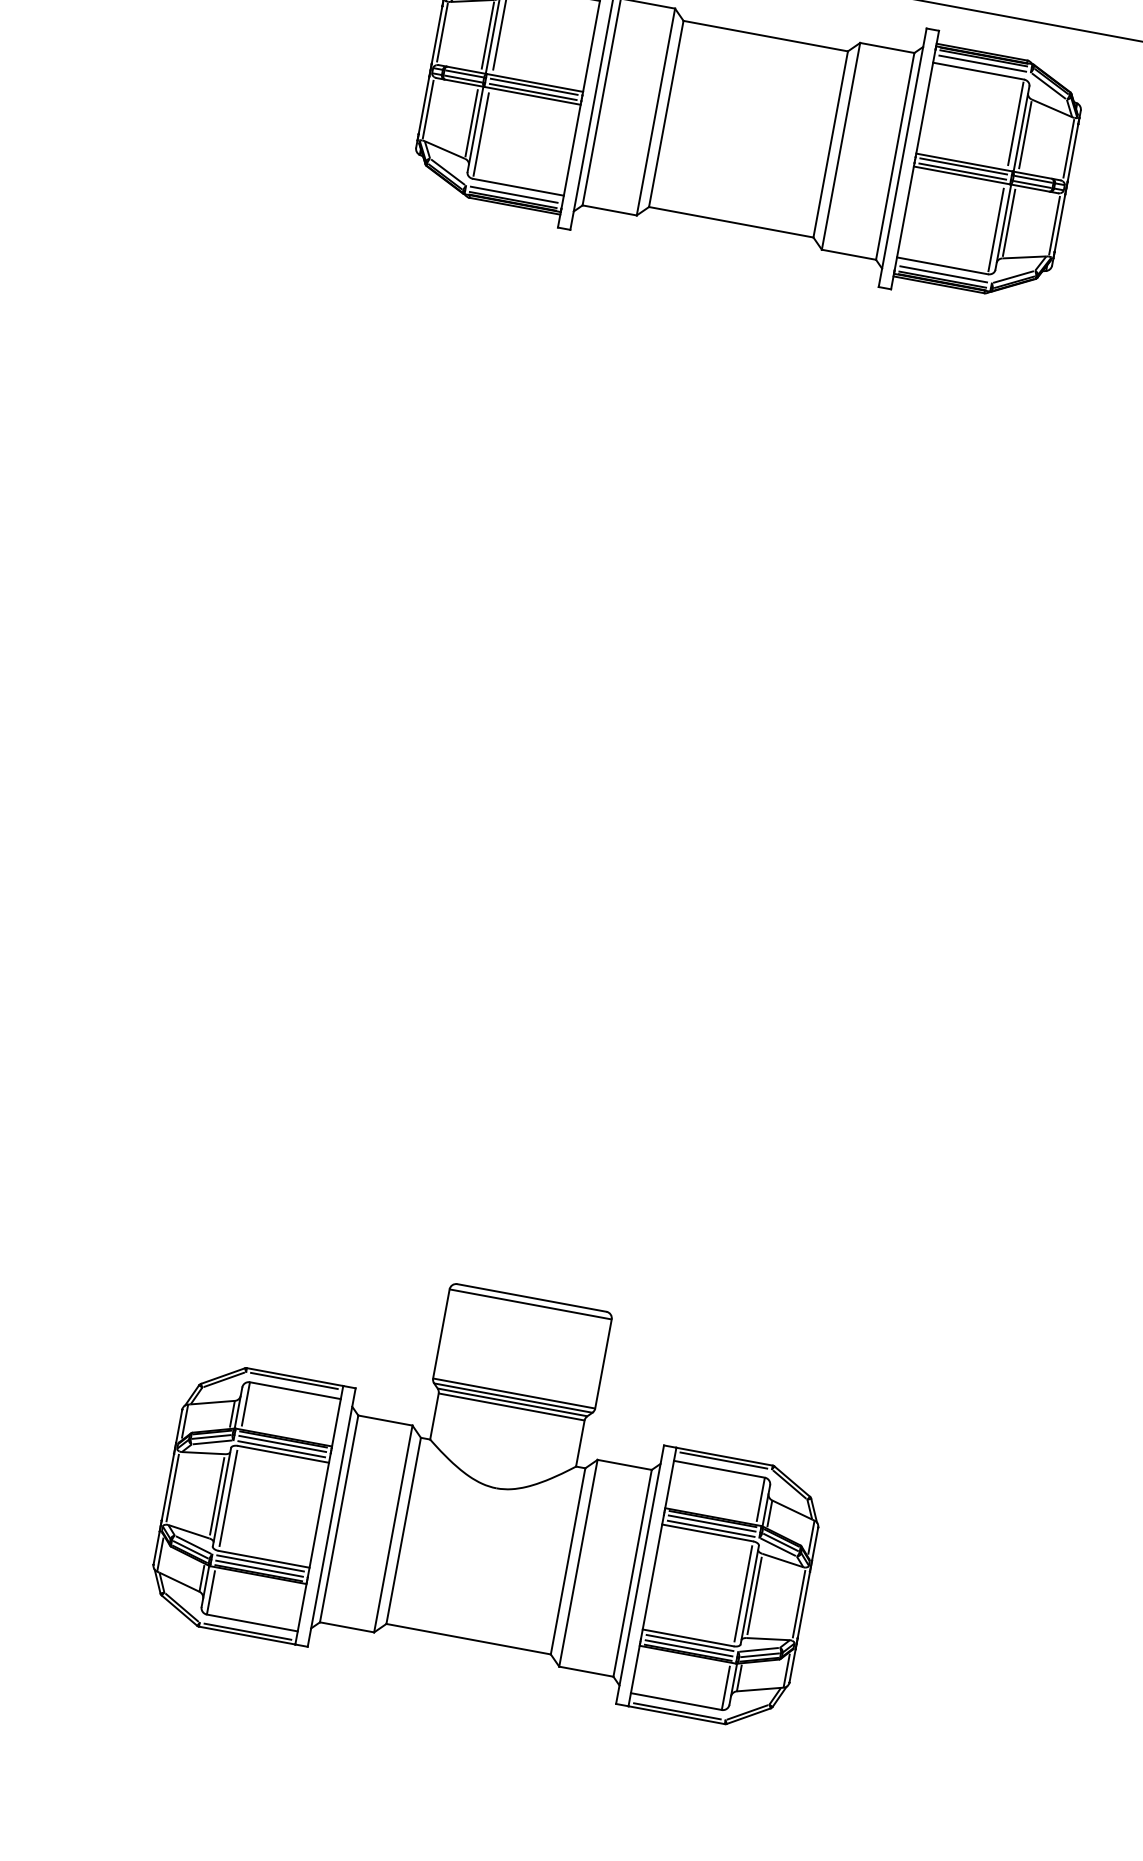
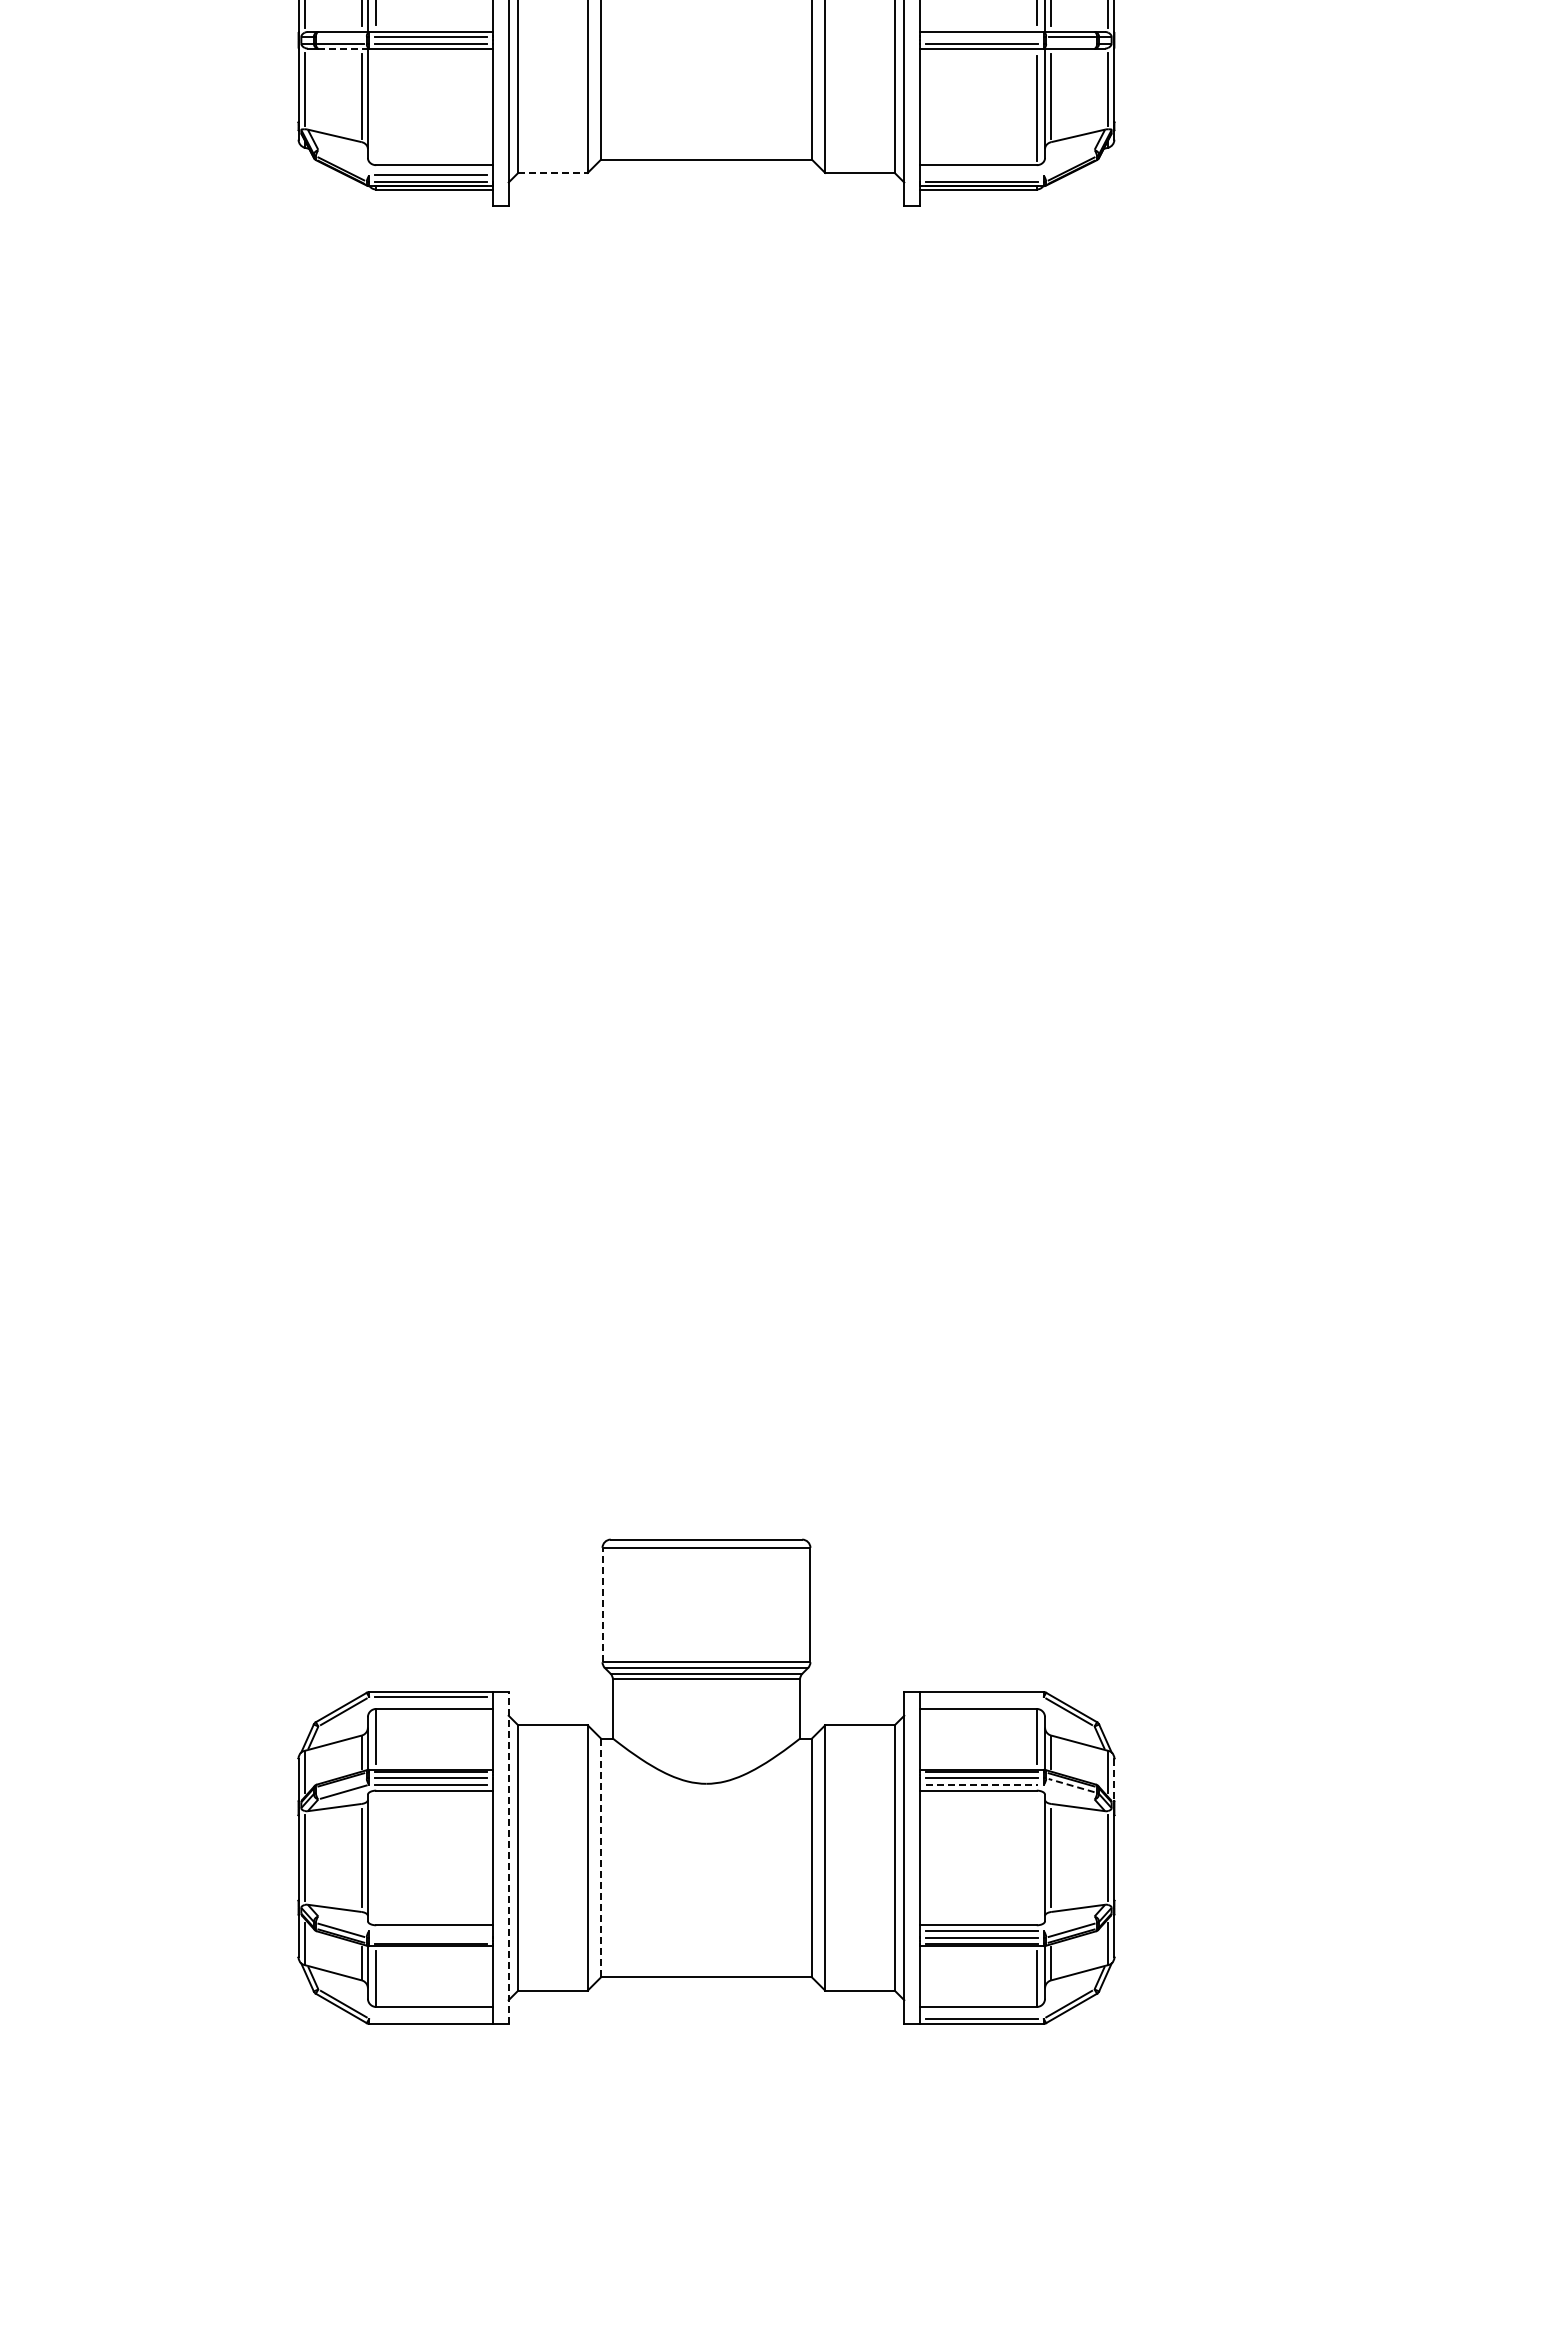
line: (464, 73) -> (341, 36), removed
line: (465, 83) -> (344, 48), solid -> dashed
line: (481, 134) -> (376, 108), removed
line: (963, 165) -> (981, 36), removed
line: (447, 172) -> (343, 162), removed
line: (1032, 184) -> (1071, 43), removed
line: (610, 210) -> (553, 172), solid -> dashed
line: (943, 274) -> (981, 175), removed
line: (1013, 276) -> (1069, 162), removed
line: (441, 1333) -> (602, 1604), solid -> dashed
line: (211, 1436) -> (341, 1785), removed
line: (723, 1460) -> (981, 1697), removed
line: (228, 1498) -> (376, 1857), removed
line: (331, 1517) -> (508, 1857), solid -> dashed
line: (710, 1528) -> (981, 1784), solid -> dashed
line: (404, 1530) -> (601, 1857), solid -> dashed
line: (780, 1542) -> (1071, 1785), solid -> dashed
line: (193, 1544) -> (343, 1923), removed
line: (815, 1544) -> (1114, 1780), solid -> dashed
line: (778, 1546) -> (1069, 1791), removed
line: (260, 1563) -> (430, 1931), removed
line: (259, 1569) -> (430, 1938), removed
line: (743, 1593) -> (1036, 1857), removed
line: (247, 1631) -> (430, 2018), removed
line: (759, 1649) -> (1069, 1923), removed

